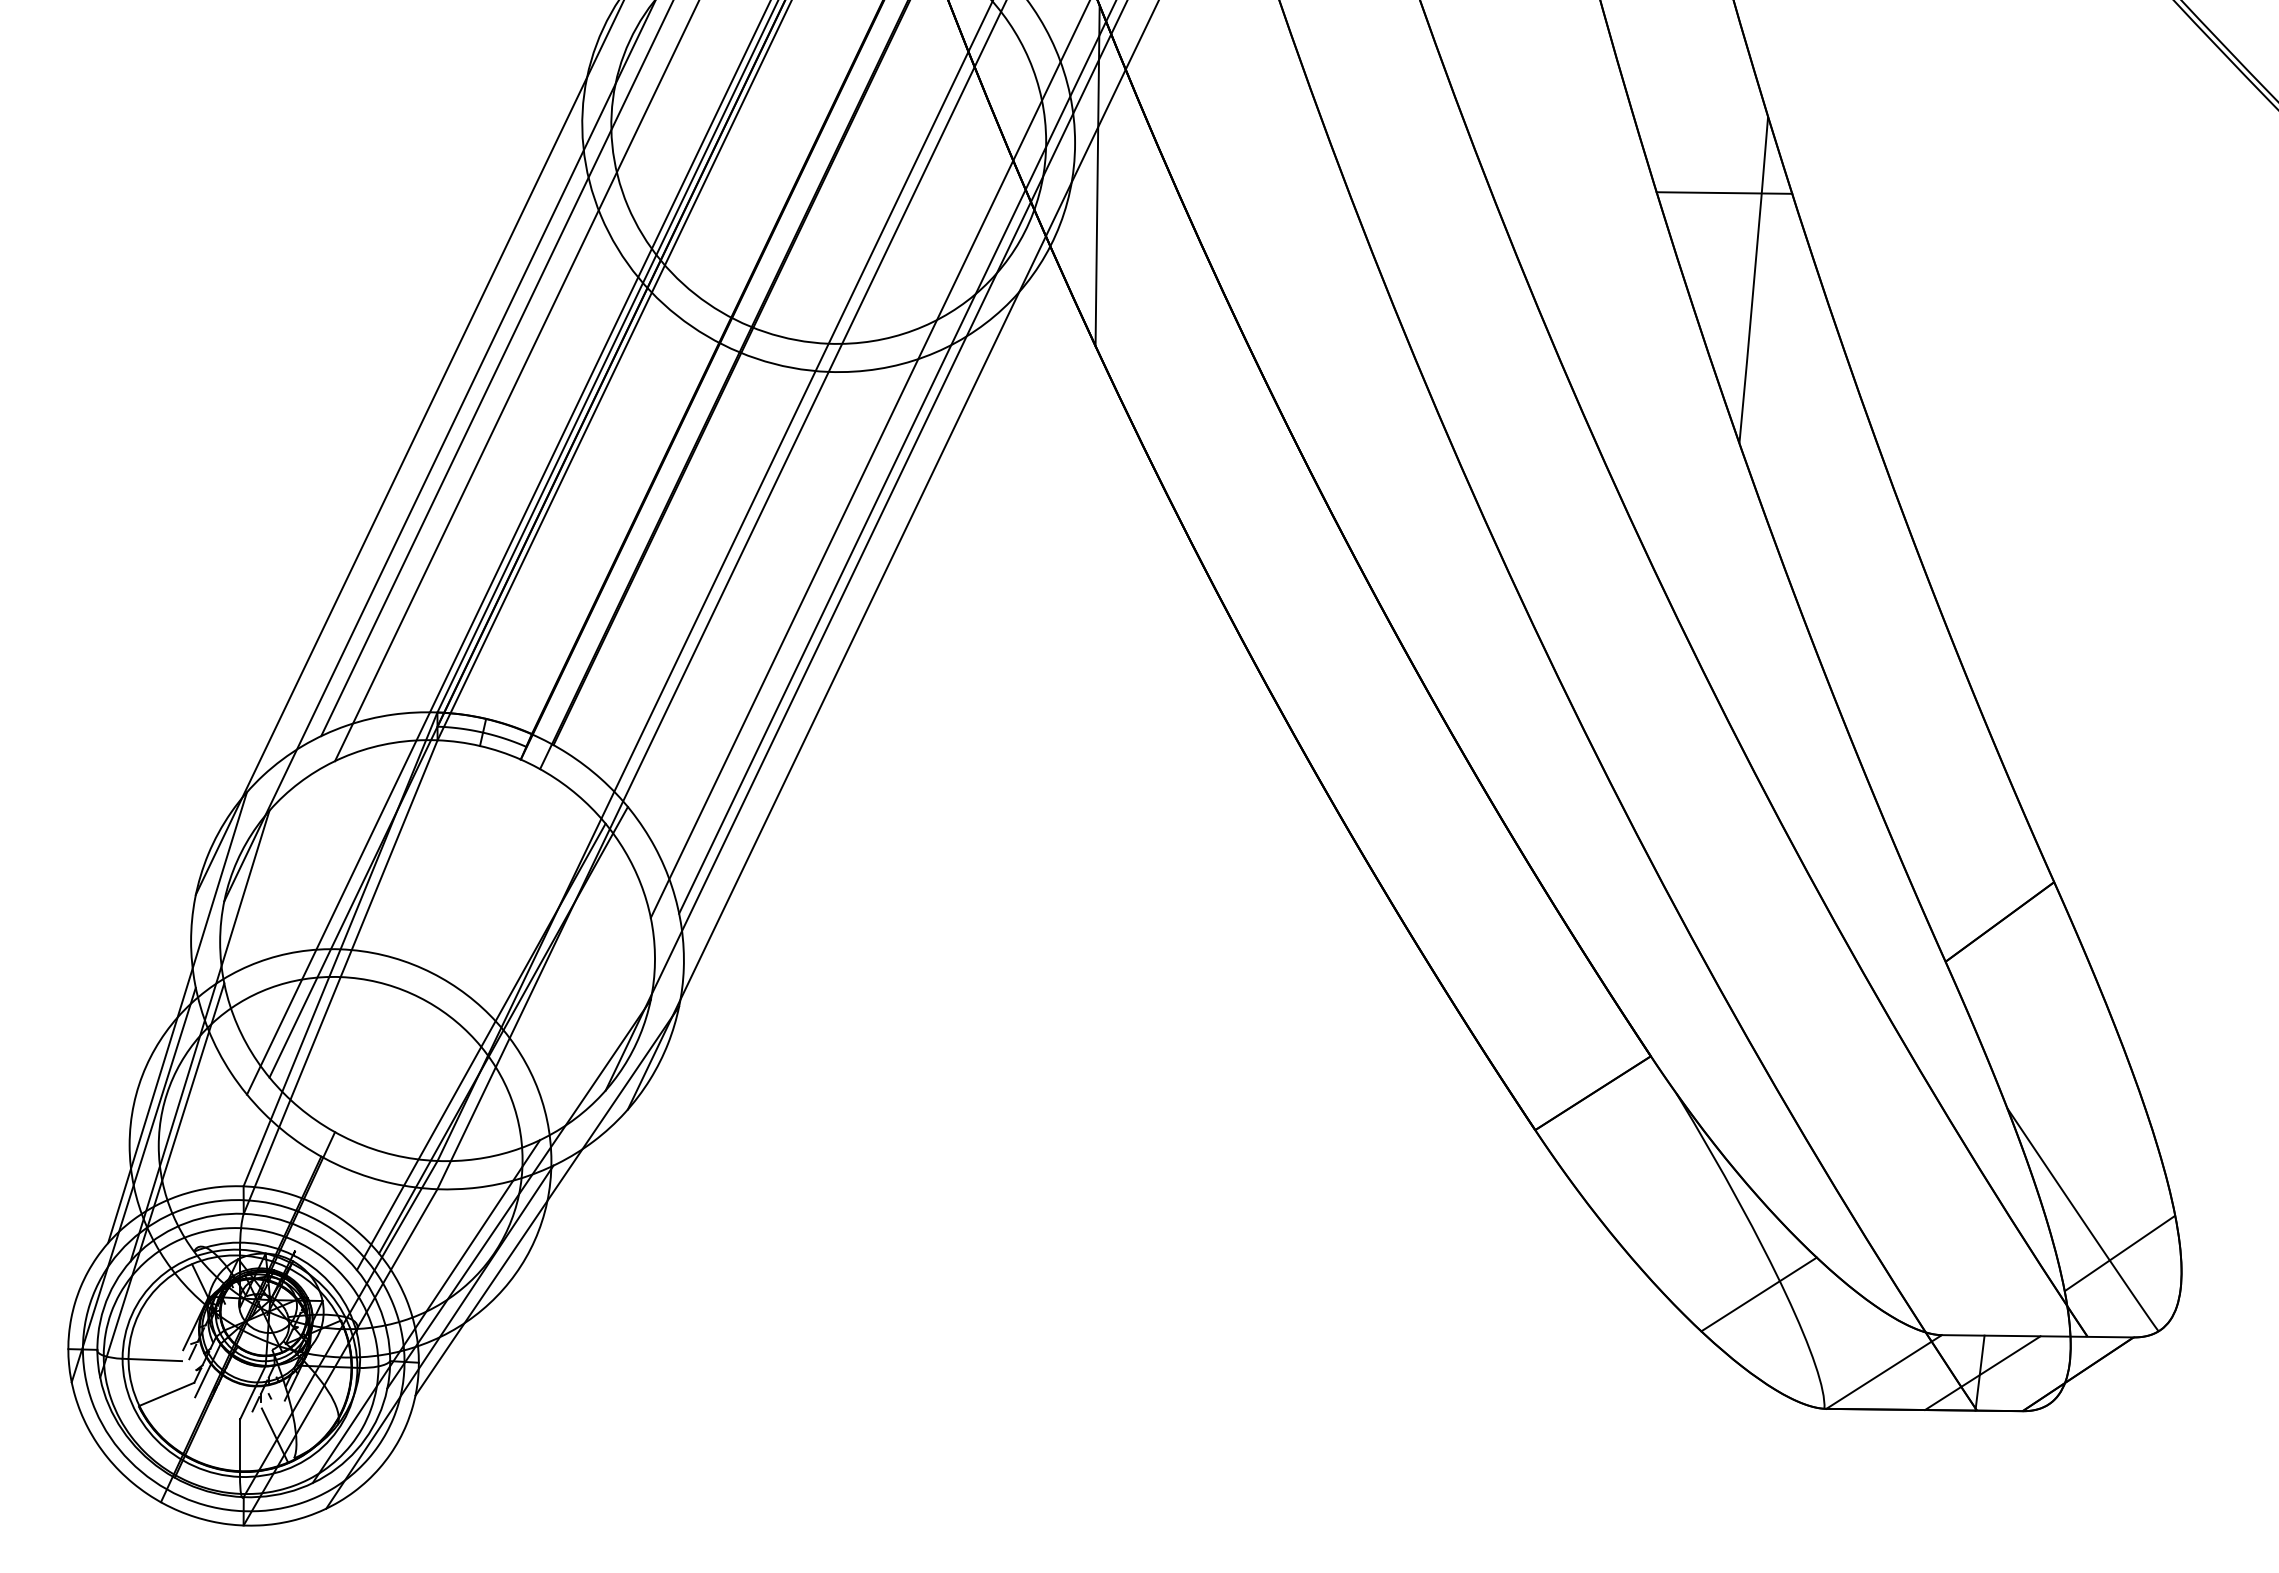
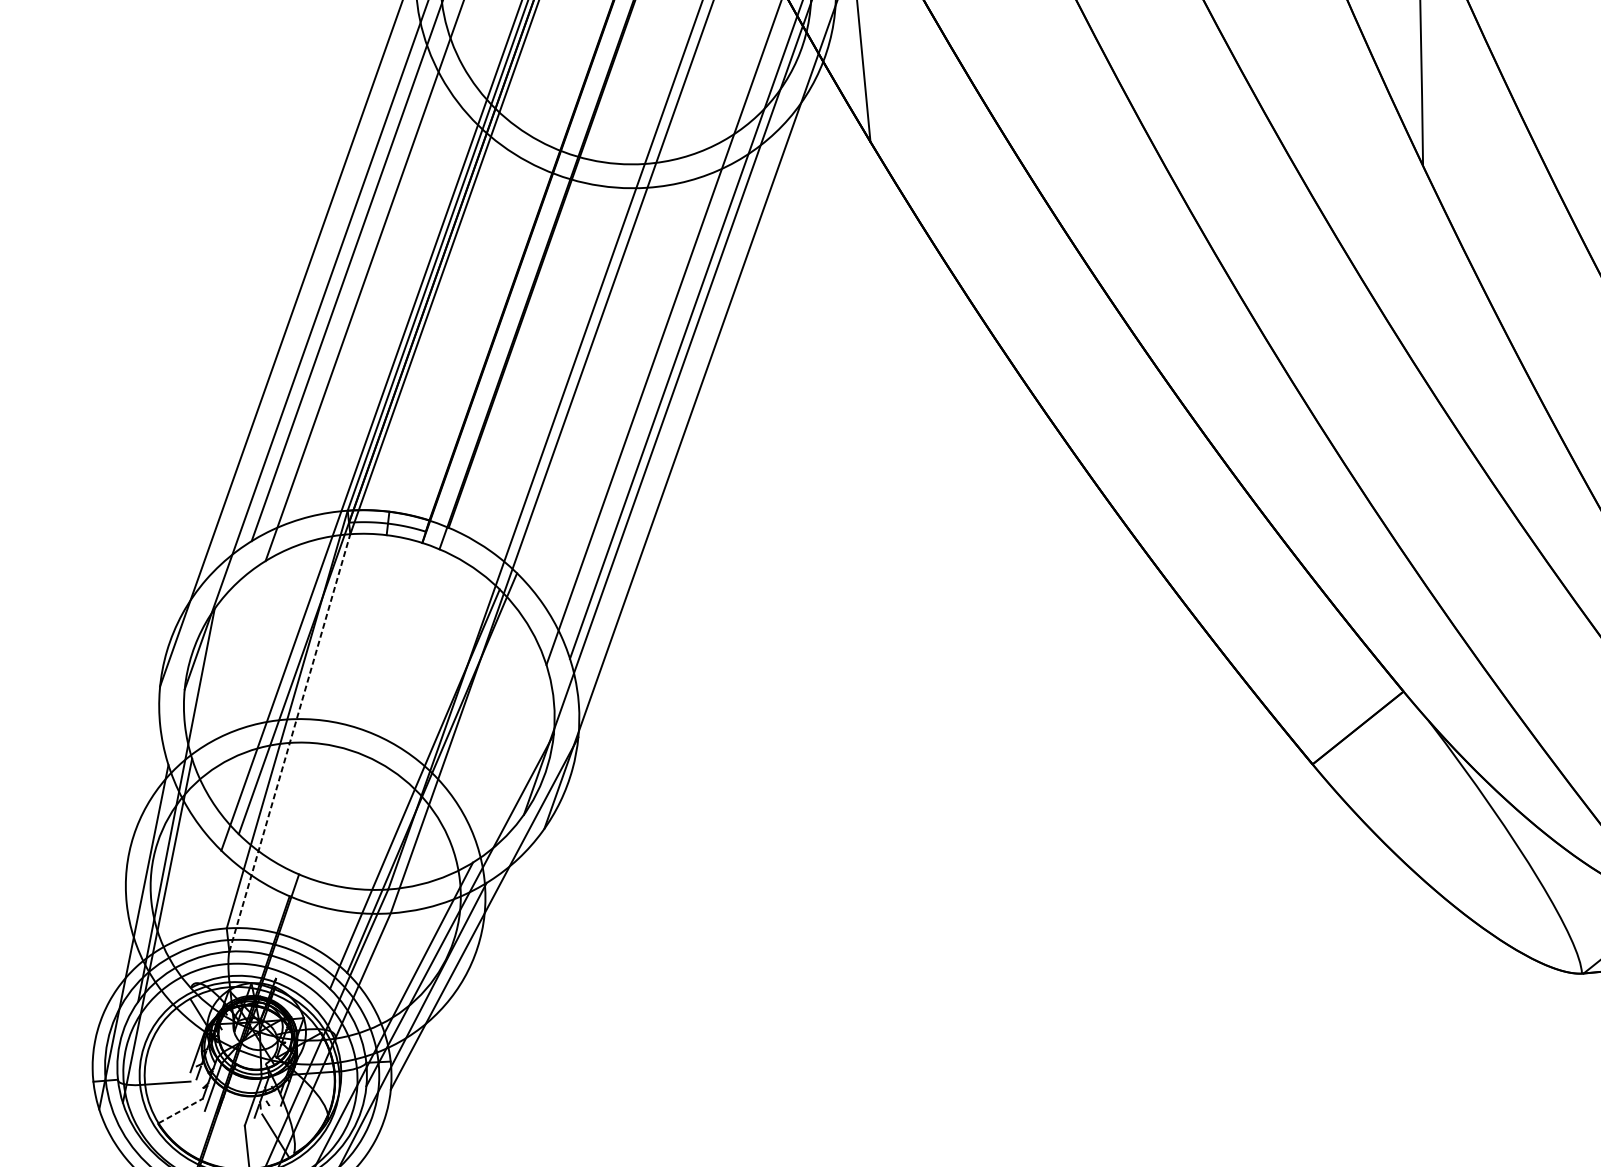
line: (340, 977) -> (289, 743), solid -> dashed
line: (177, 1017) -> (155, 791), removed
line: (1758, 1294) -> (1515, 883), removed
line: (166, 1394) -> (180, 1111), solid -> dashed

